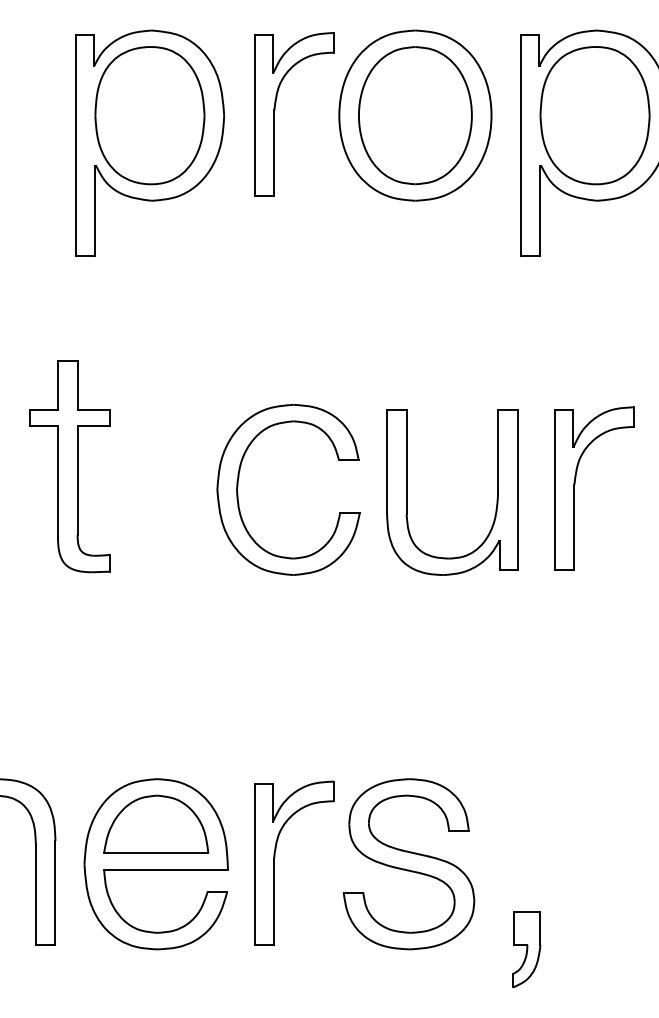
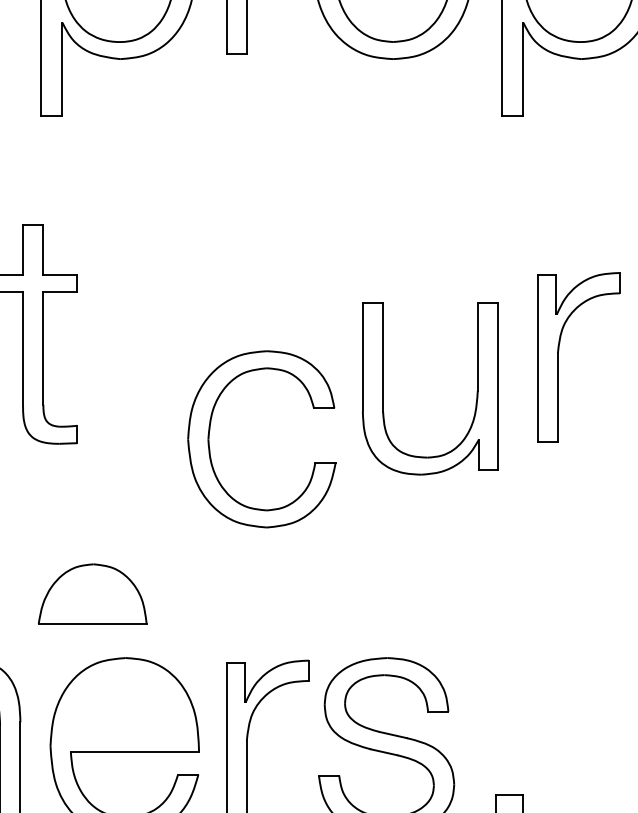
part: (238, 487) -> (209, 436), moved
part: (496, 498) -> (476, 395), moved
part: (156, 823) -> (92, 593), moved

